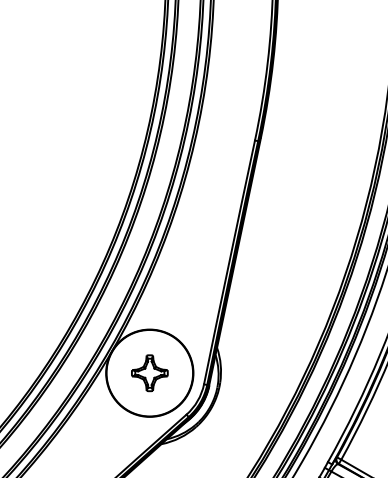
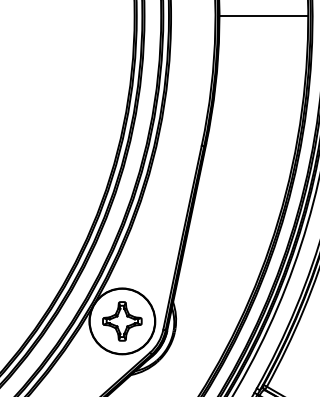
part: (149, 373) -> (122, 321), size x1.43

